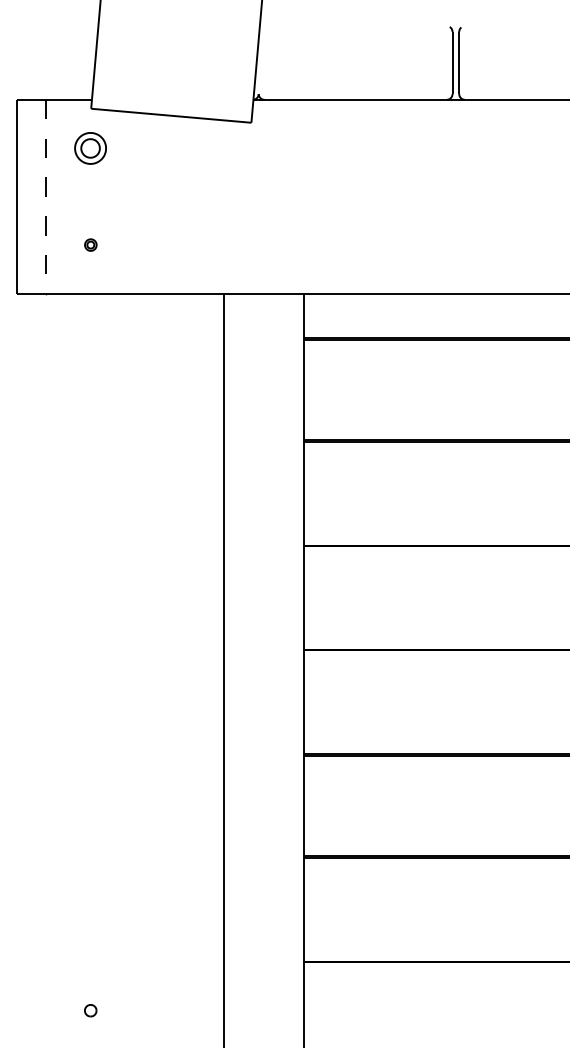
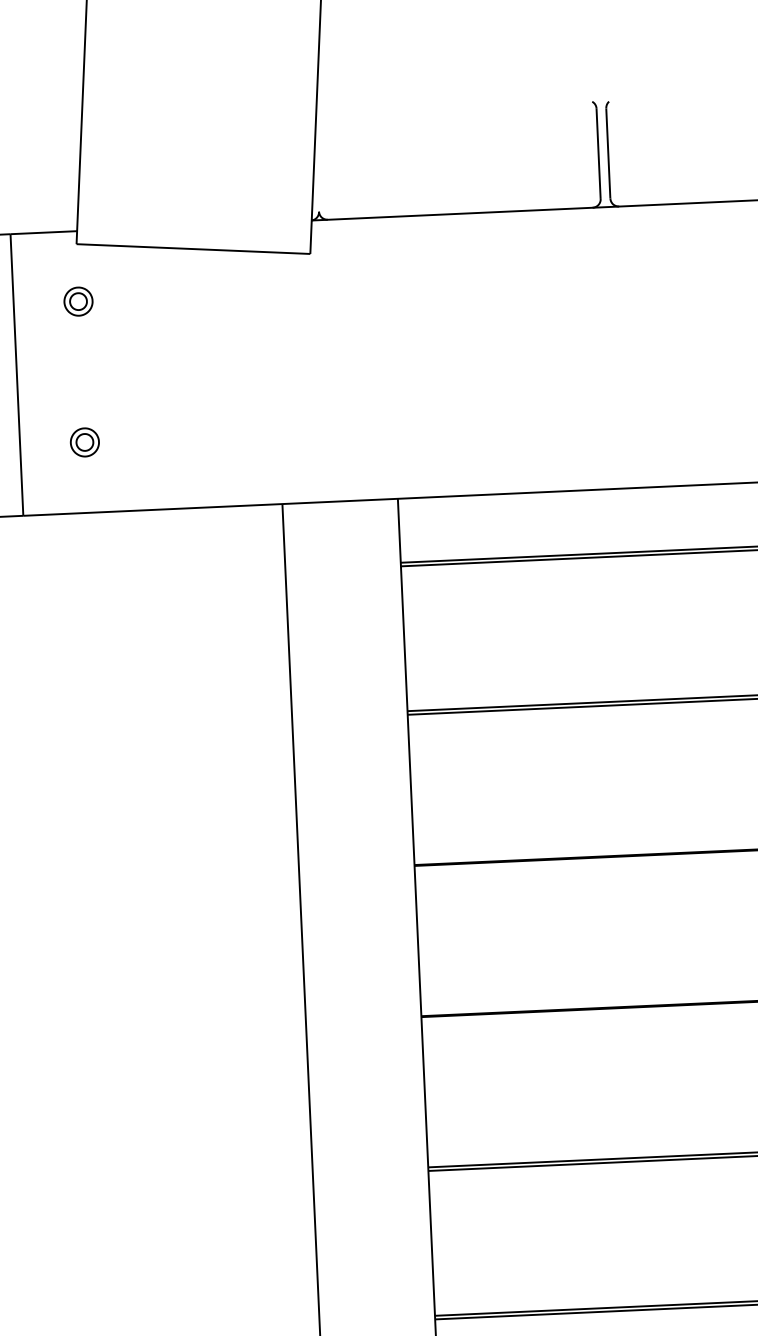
part: (90, 147) -> (78, 300), size x0.62
line: (46, 196) -> (17, 374), dashed -> solid
part: (90, 244) -> (84, 441), size x1.67

